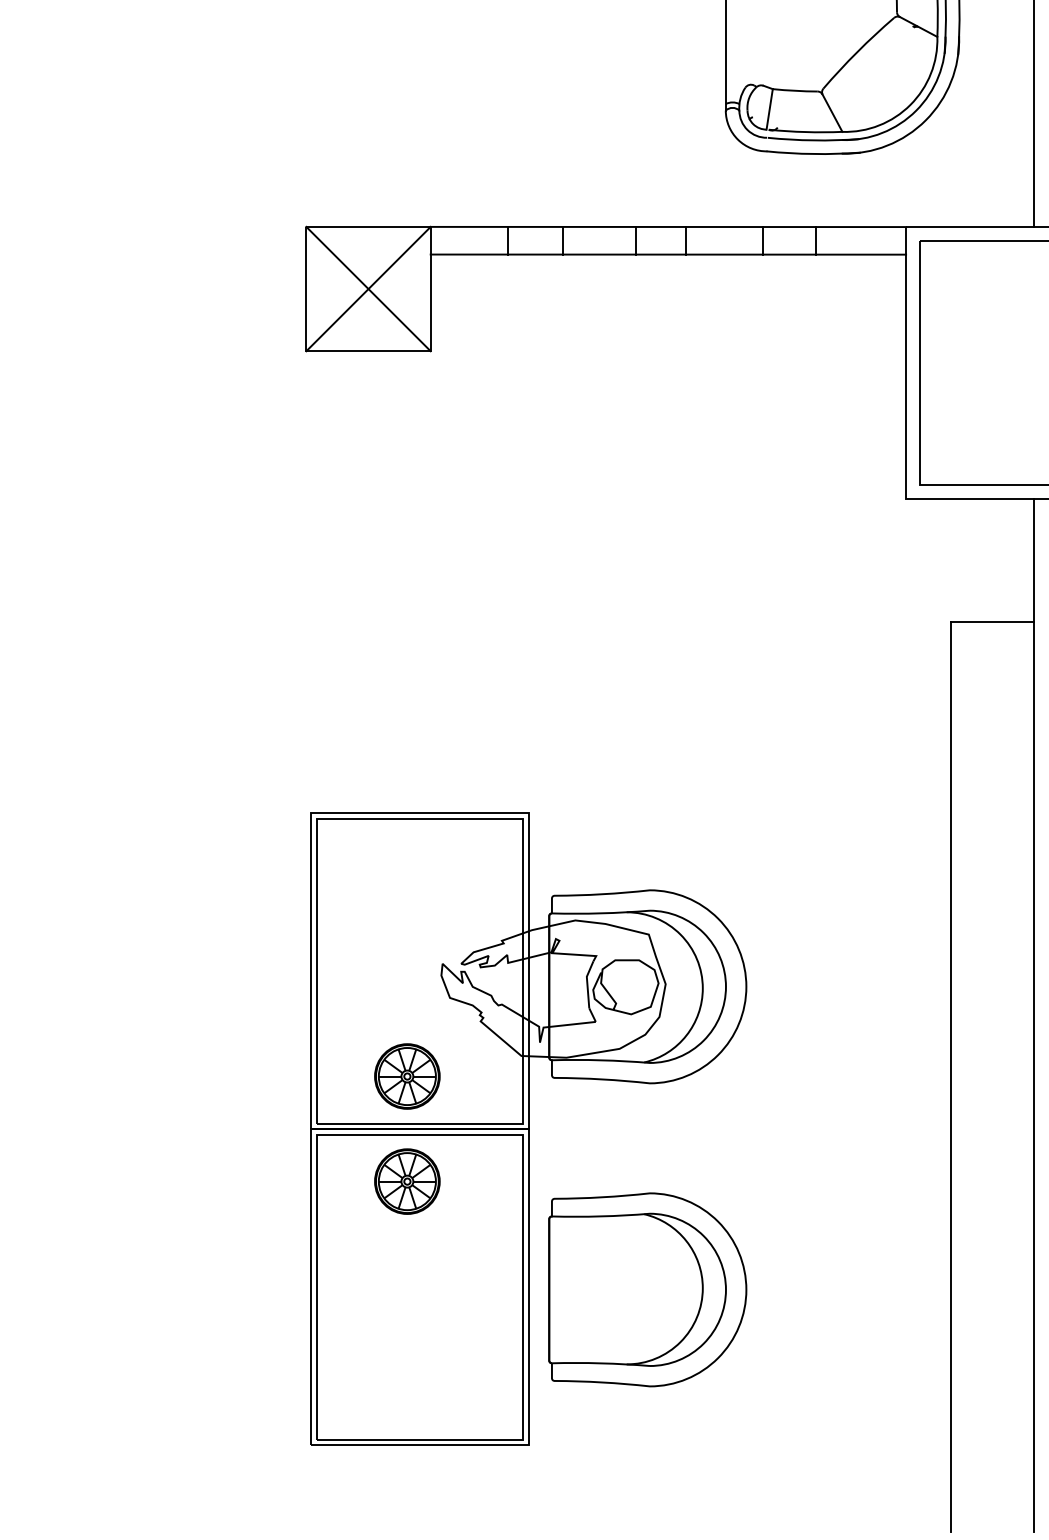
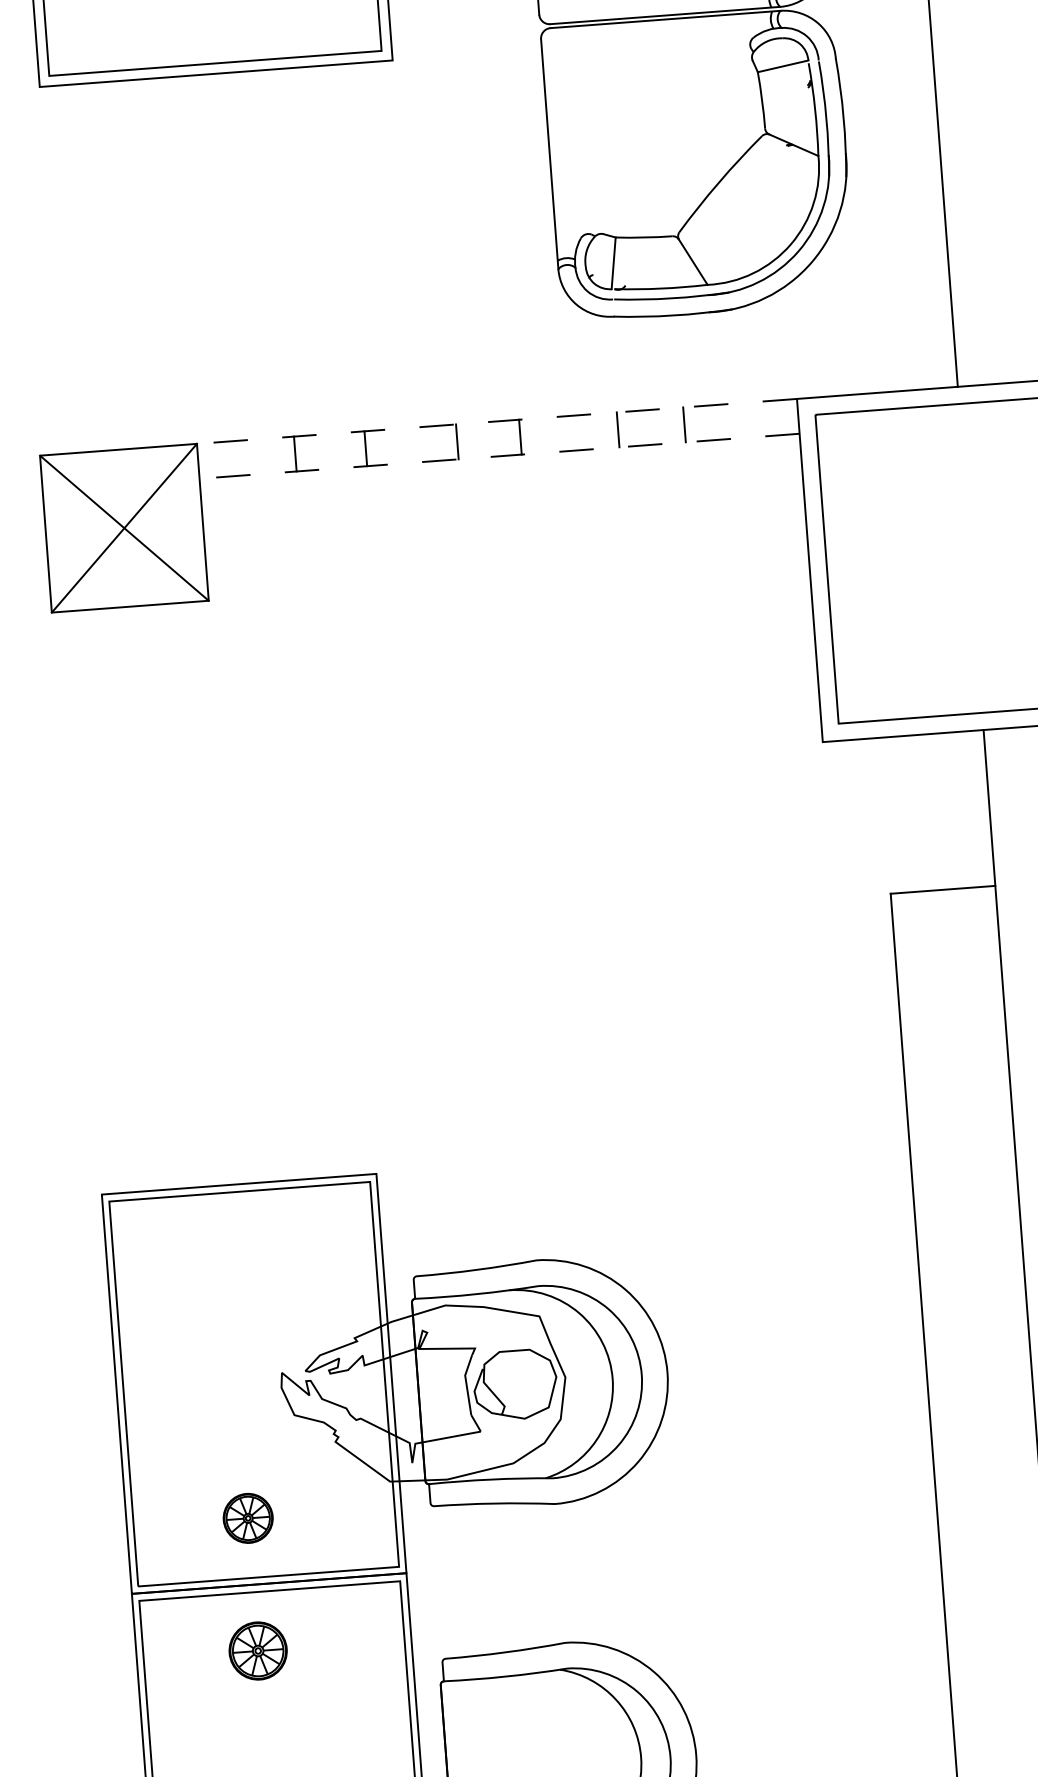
line: (668, 226) -> (497, 420), solid -> dashed
line: (668, 254) -> (499, 456), solid -> dashed
part: (407, 1076) -> (248, 1518), size x0.6
part: (407, 1181) -> (258, 1650), size x0.7

